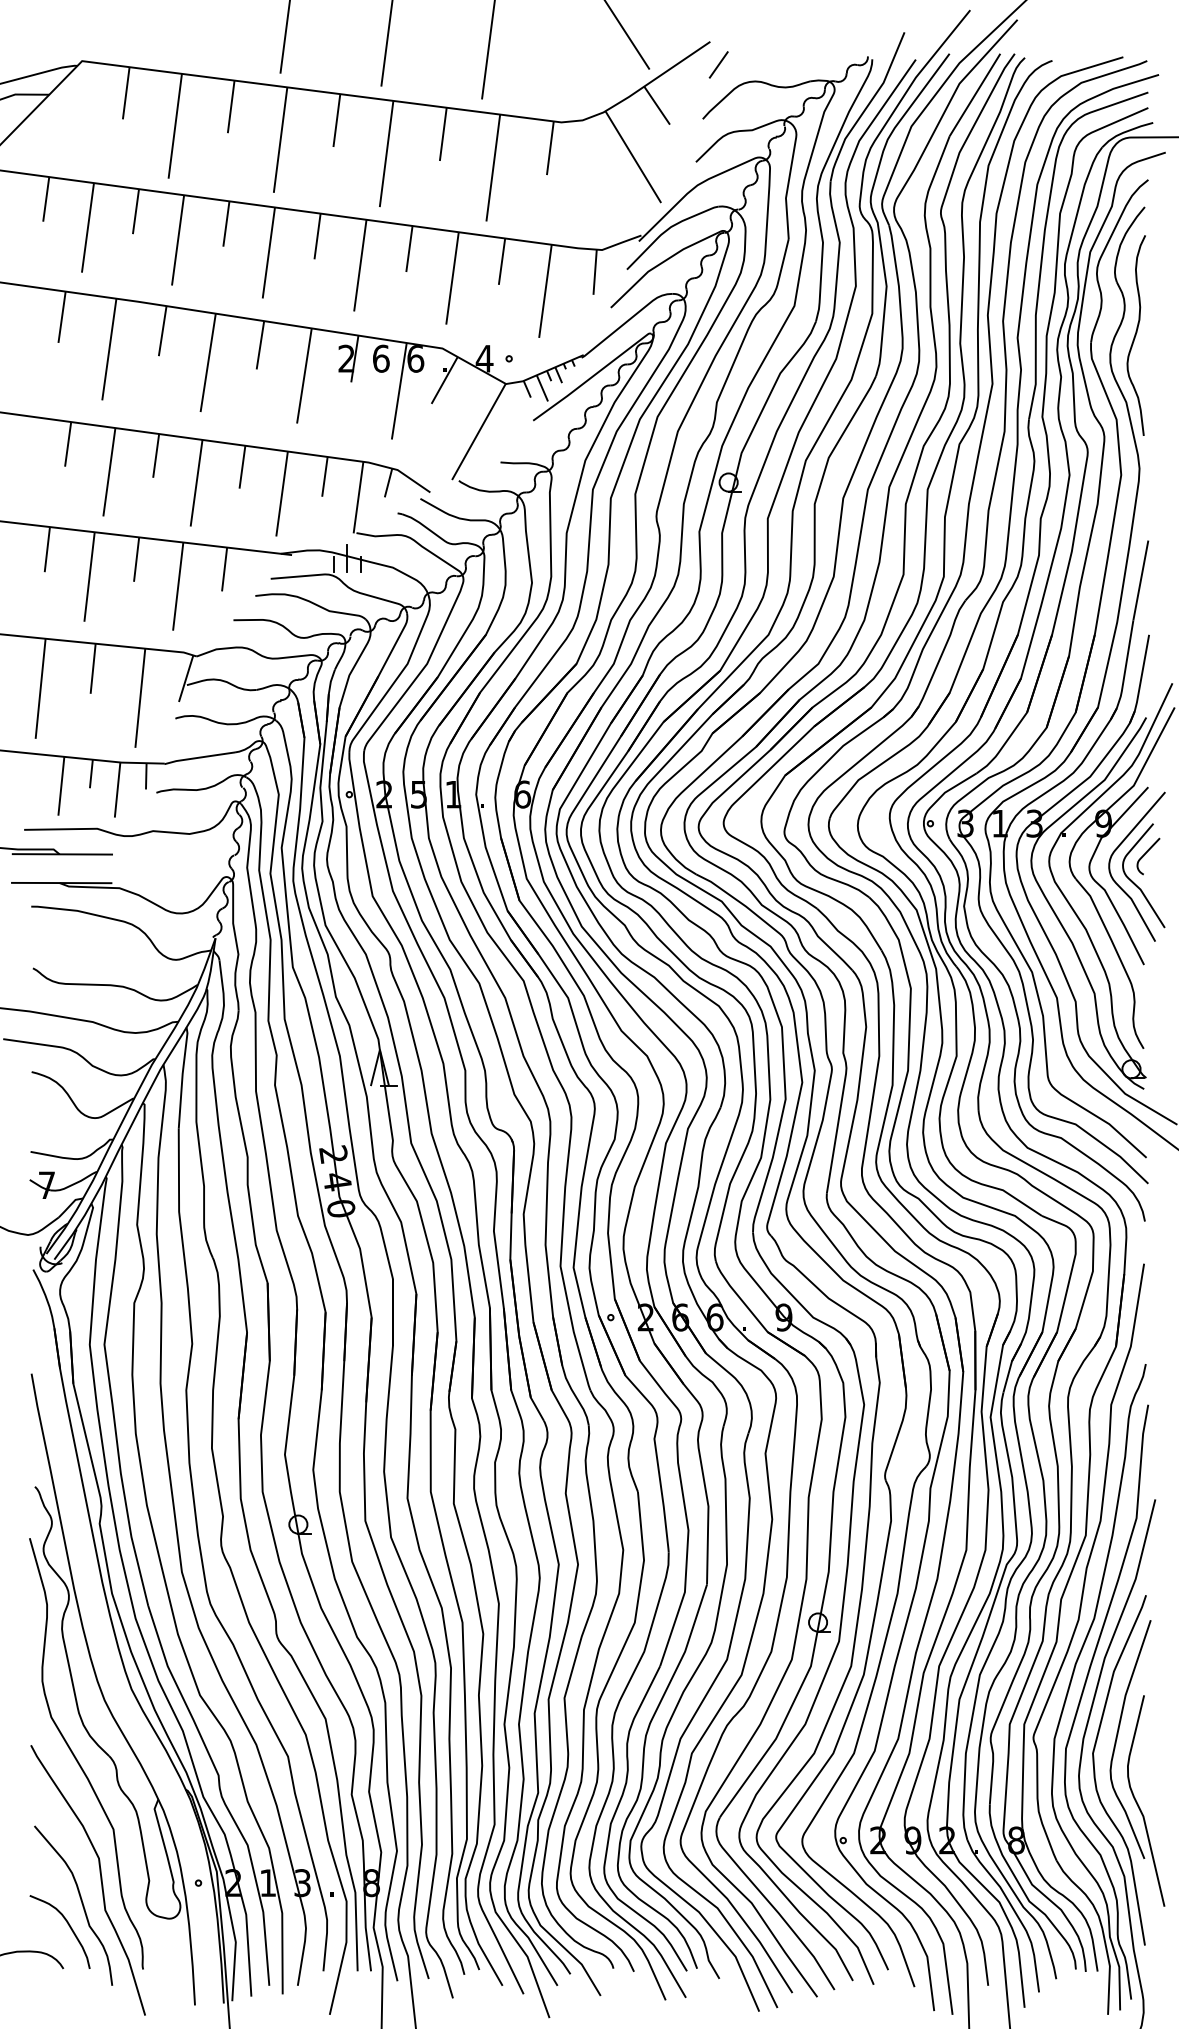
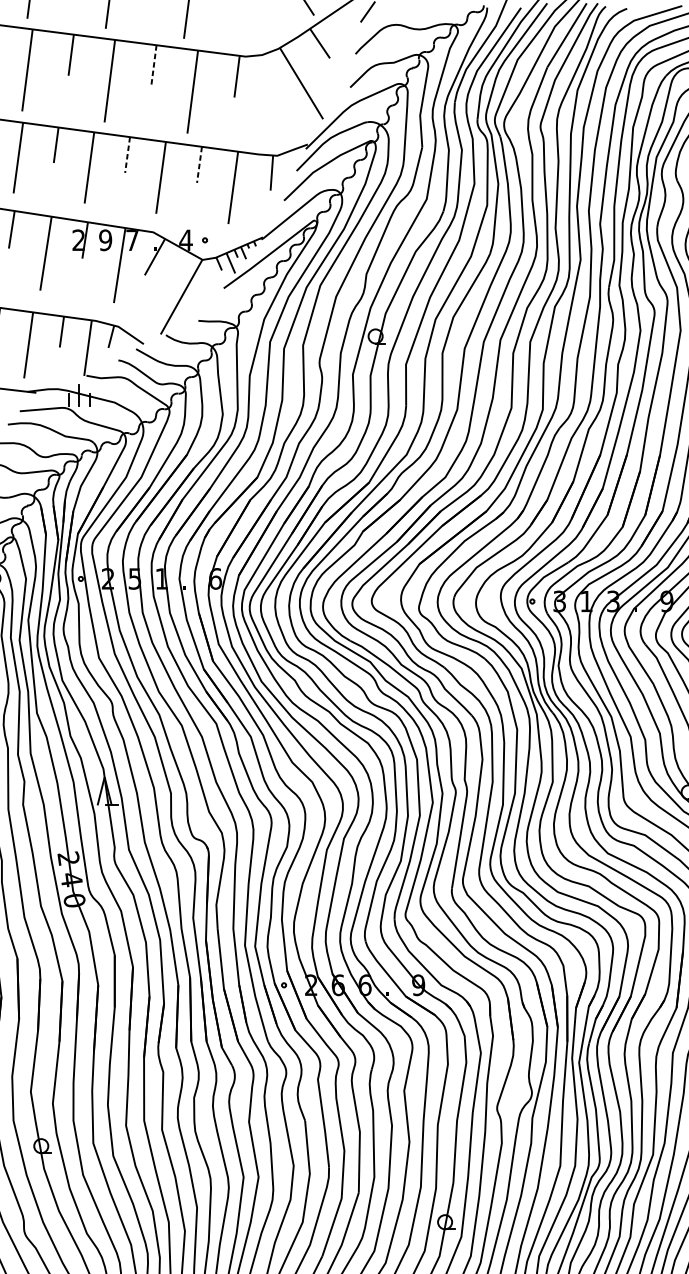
line: (443, 134) -> (154, 66), solid -> dashed
line: (409, 249) -> (127, 155), solid -> dashed
line: (501, 262) -> (199, 165), solid -> dashed
text: (380, 358) -> (105, 240), 6 -> 9
text: (415, 358) -> (132, 240), 6 -> 7

